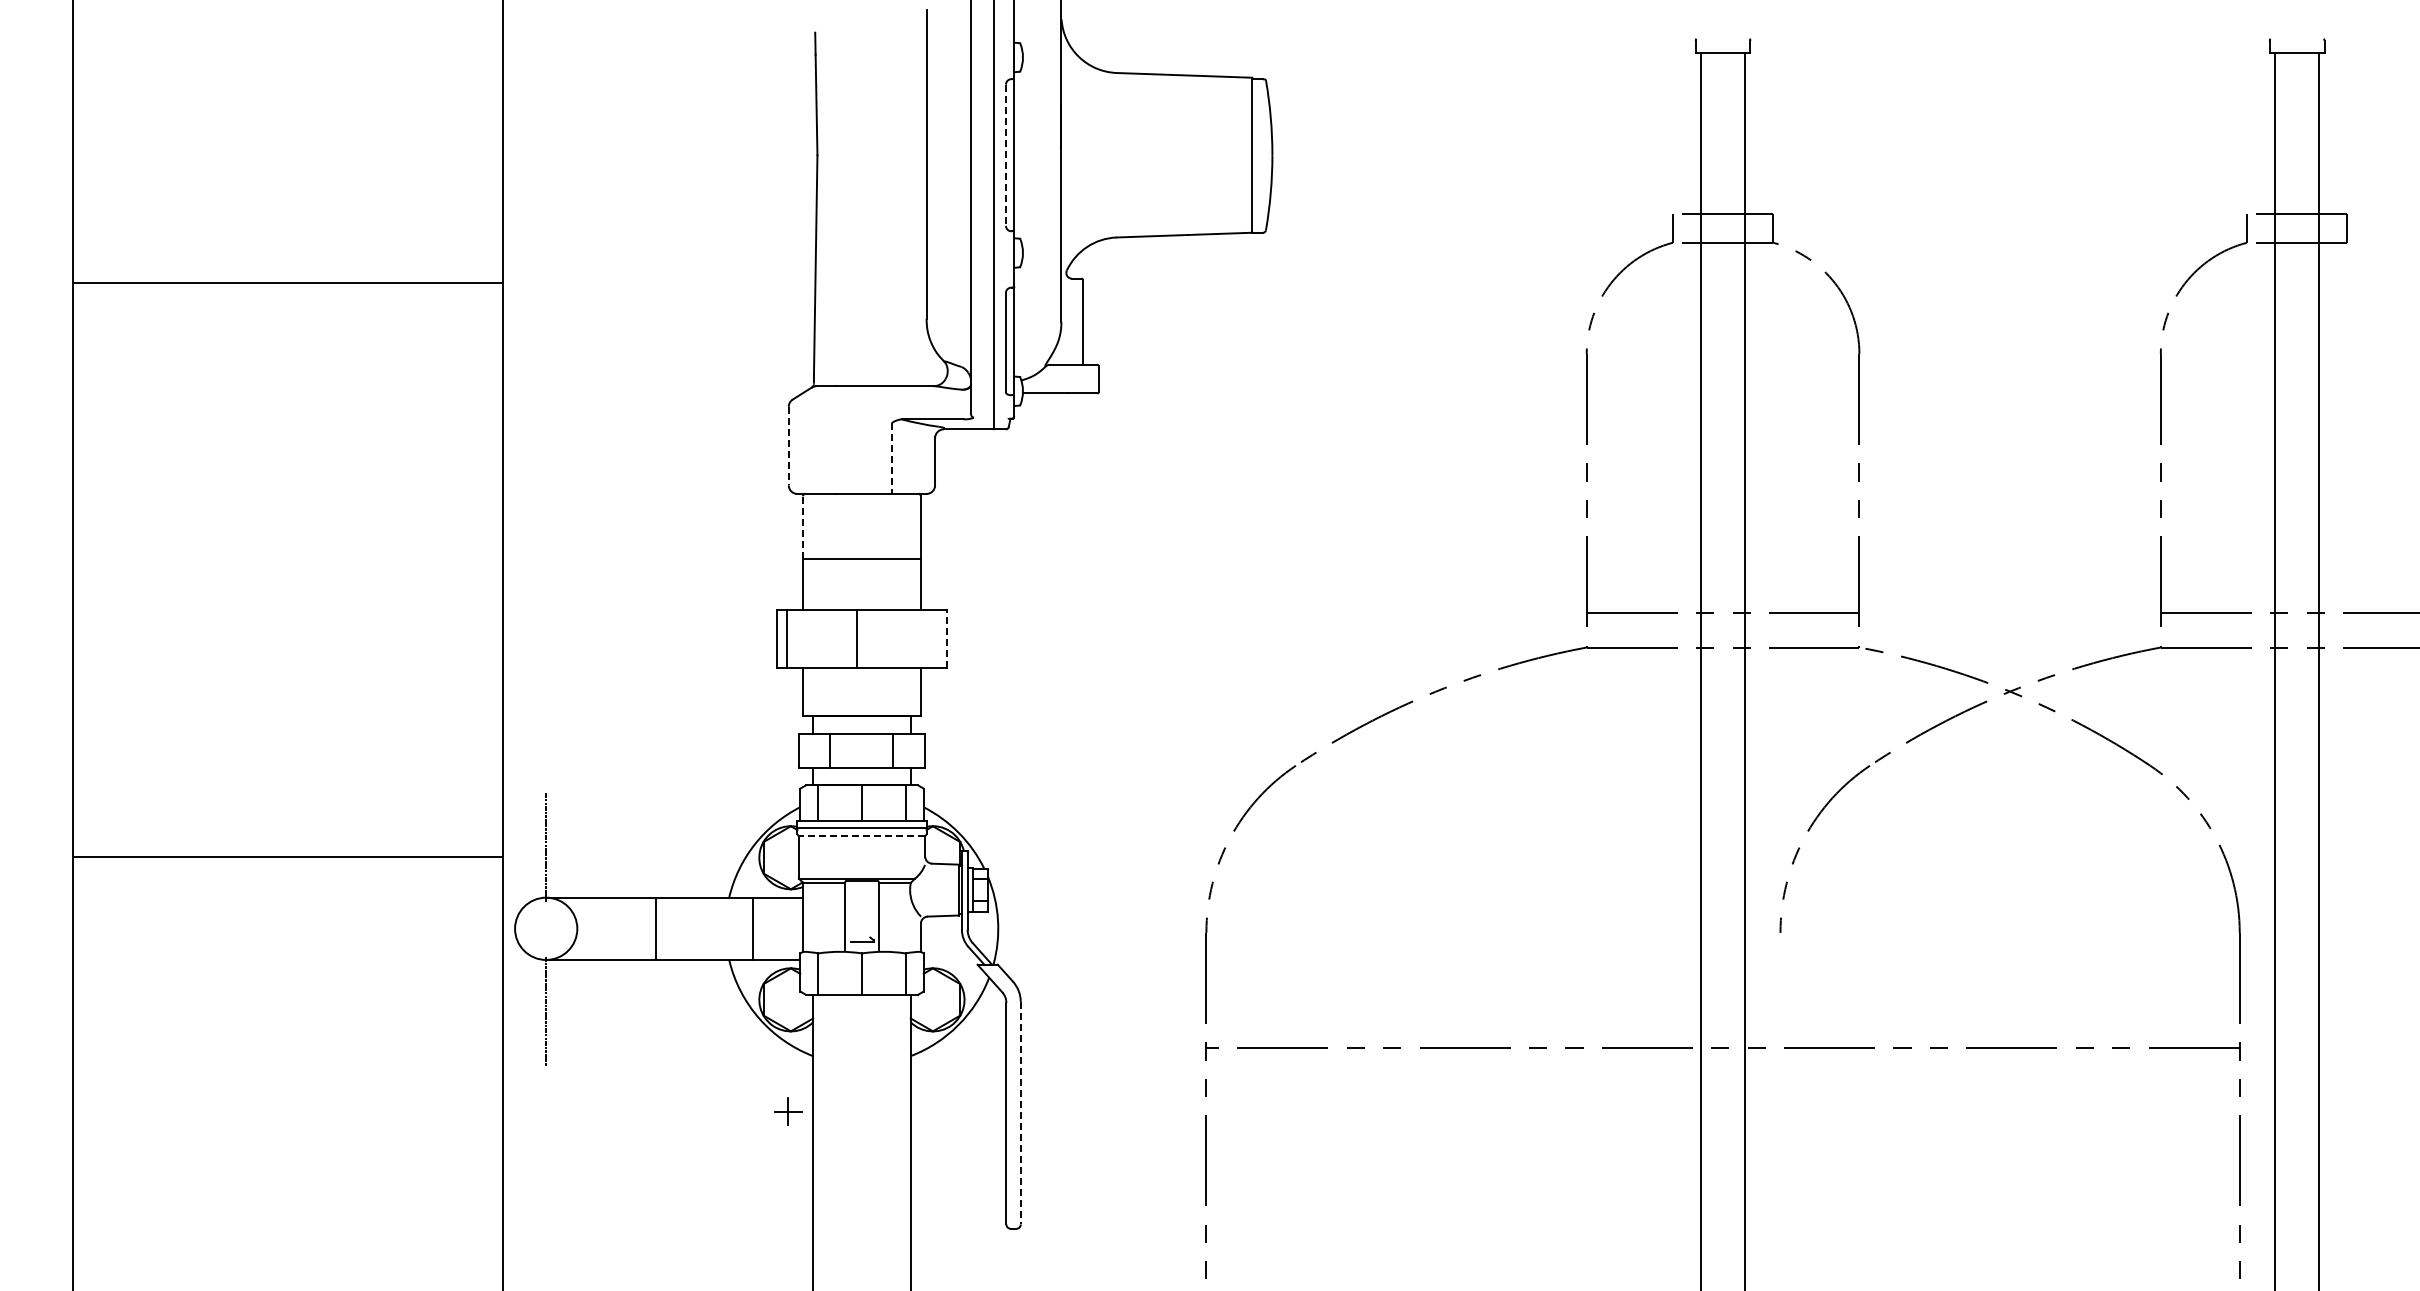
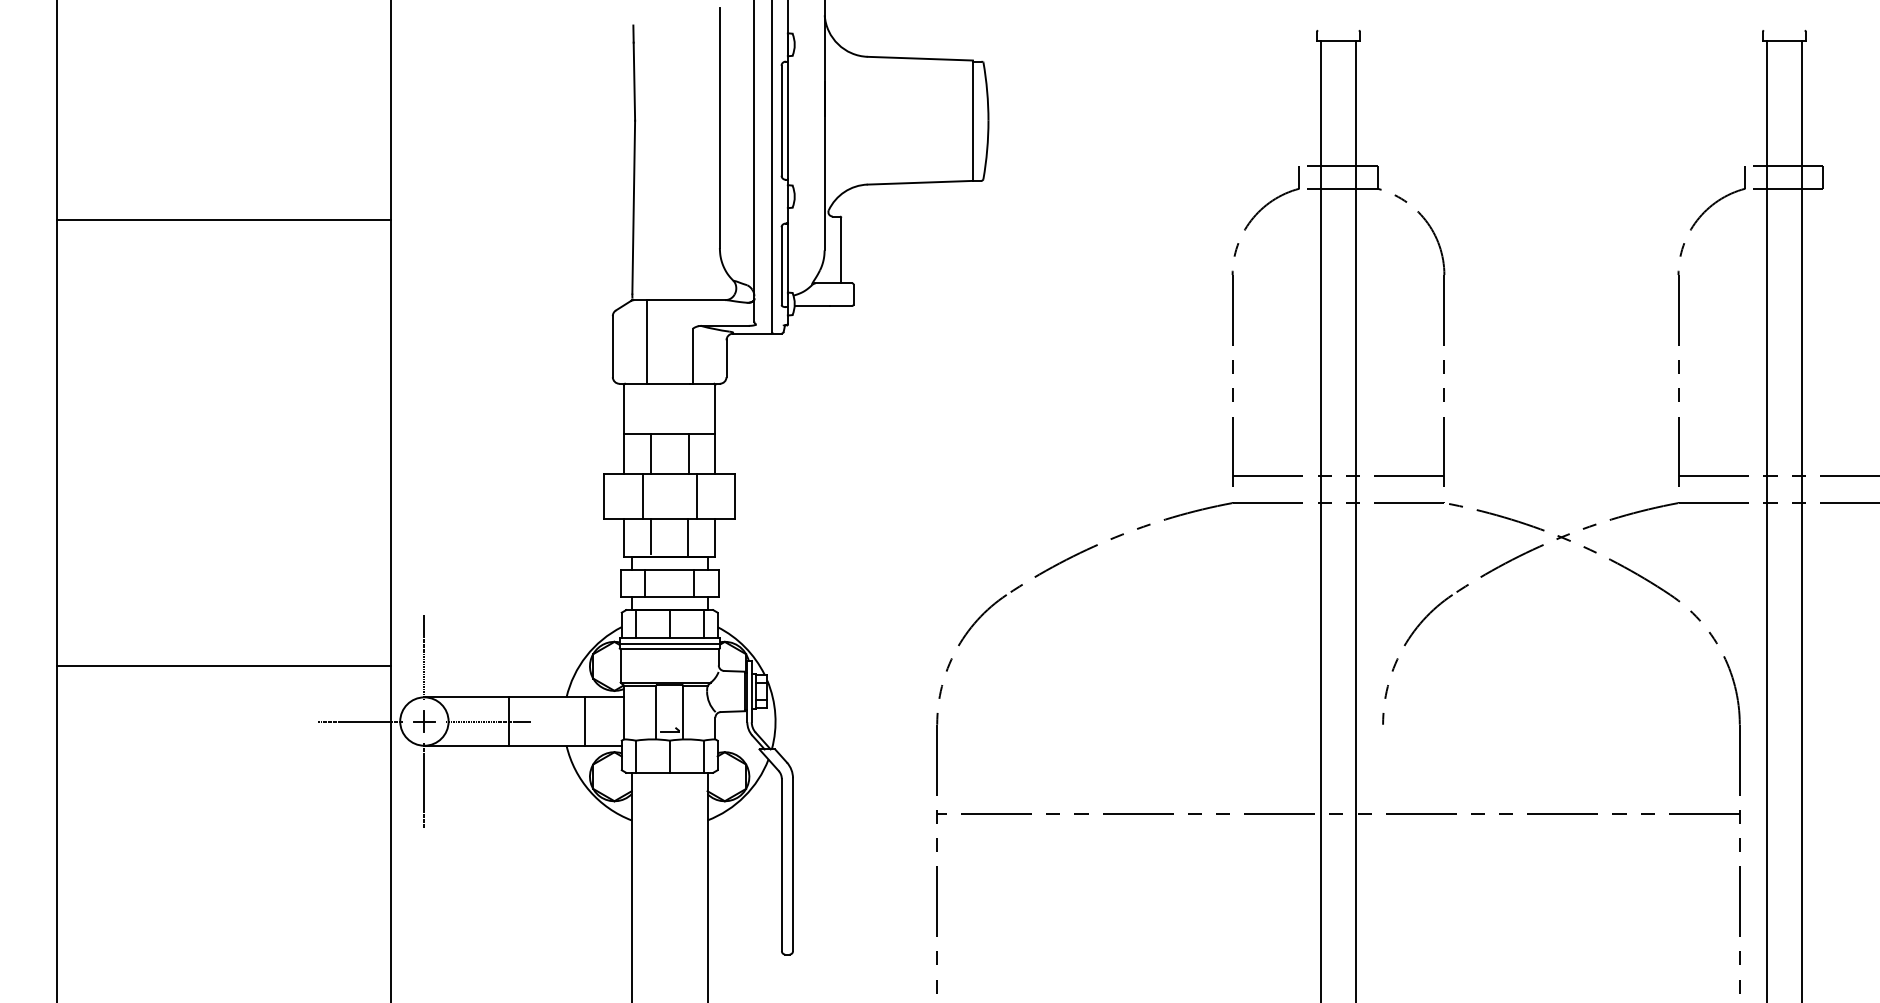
line: (1005, 155) -> (781, 120), dashed -> solid
line: (832, 439) -> (646, 341), added
line: (788, 446) -> (612, 346), dashed -> solid
line: (891, 459) -> (692, 357), dashed -> solid
line: (803, 526) -> (624, 409), dashed -> solid
line: (837, 584) -> (650, 454), added
line: (886, 584) -> (688, 454), added
line: (787, 638) -> (642, 496), moved
line: (856, 638) -> (696, 496), moved
line: (946, 638) -> (735, 496), dashed -> solid
line: (838, 690) -> (651, 536), added
line: (885, 691) -> (687, 537), added
line: (861, 835) -> (669, 649), dashed -> solid
line: (463, 928) -> (360, 721), added
line: (627, 928) -> (487, 721), added
part: (788, 1111) -> (424, 721), moved
line: (1020, 1113) -> (792, 864), dashed -> solid

